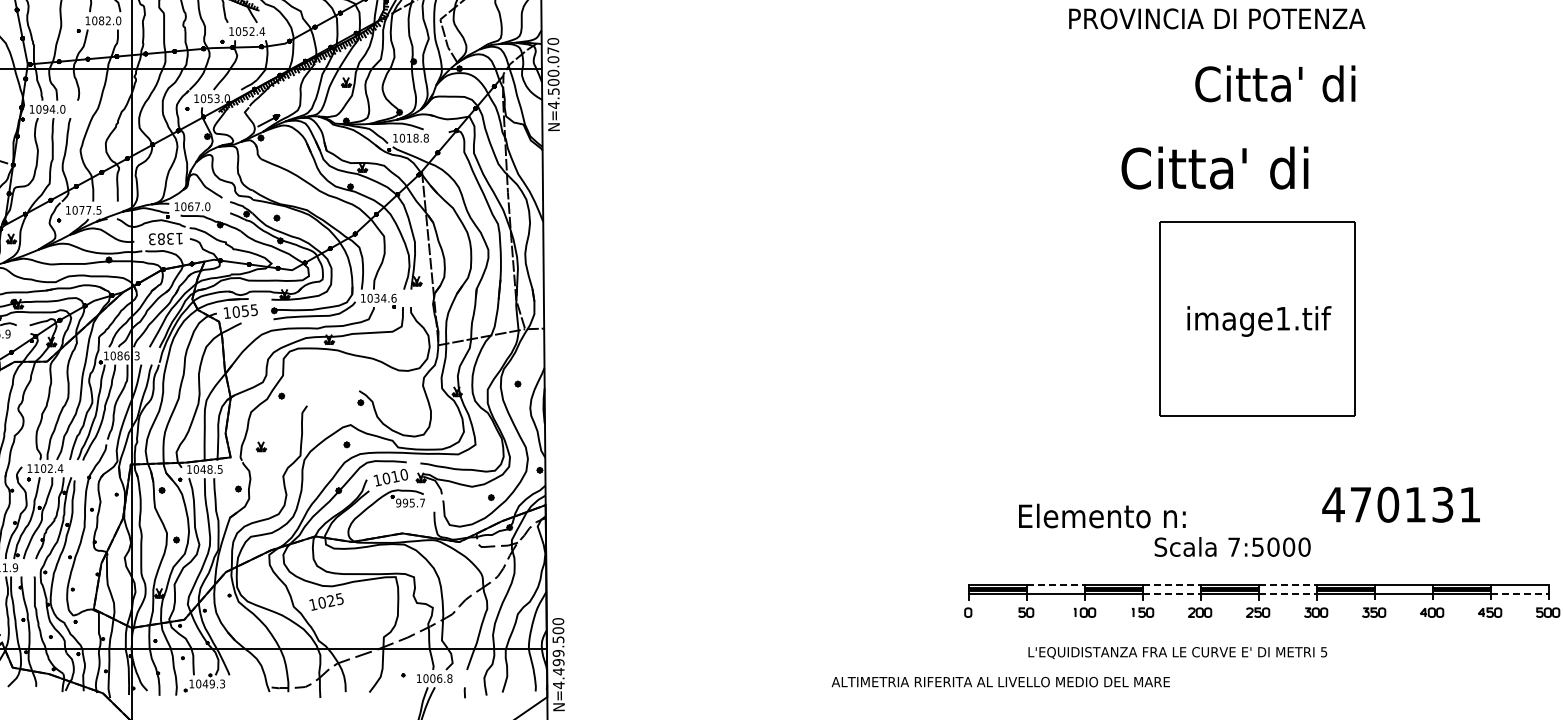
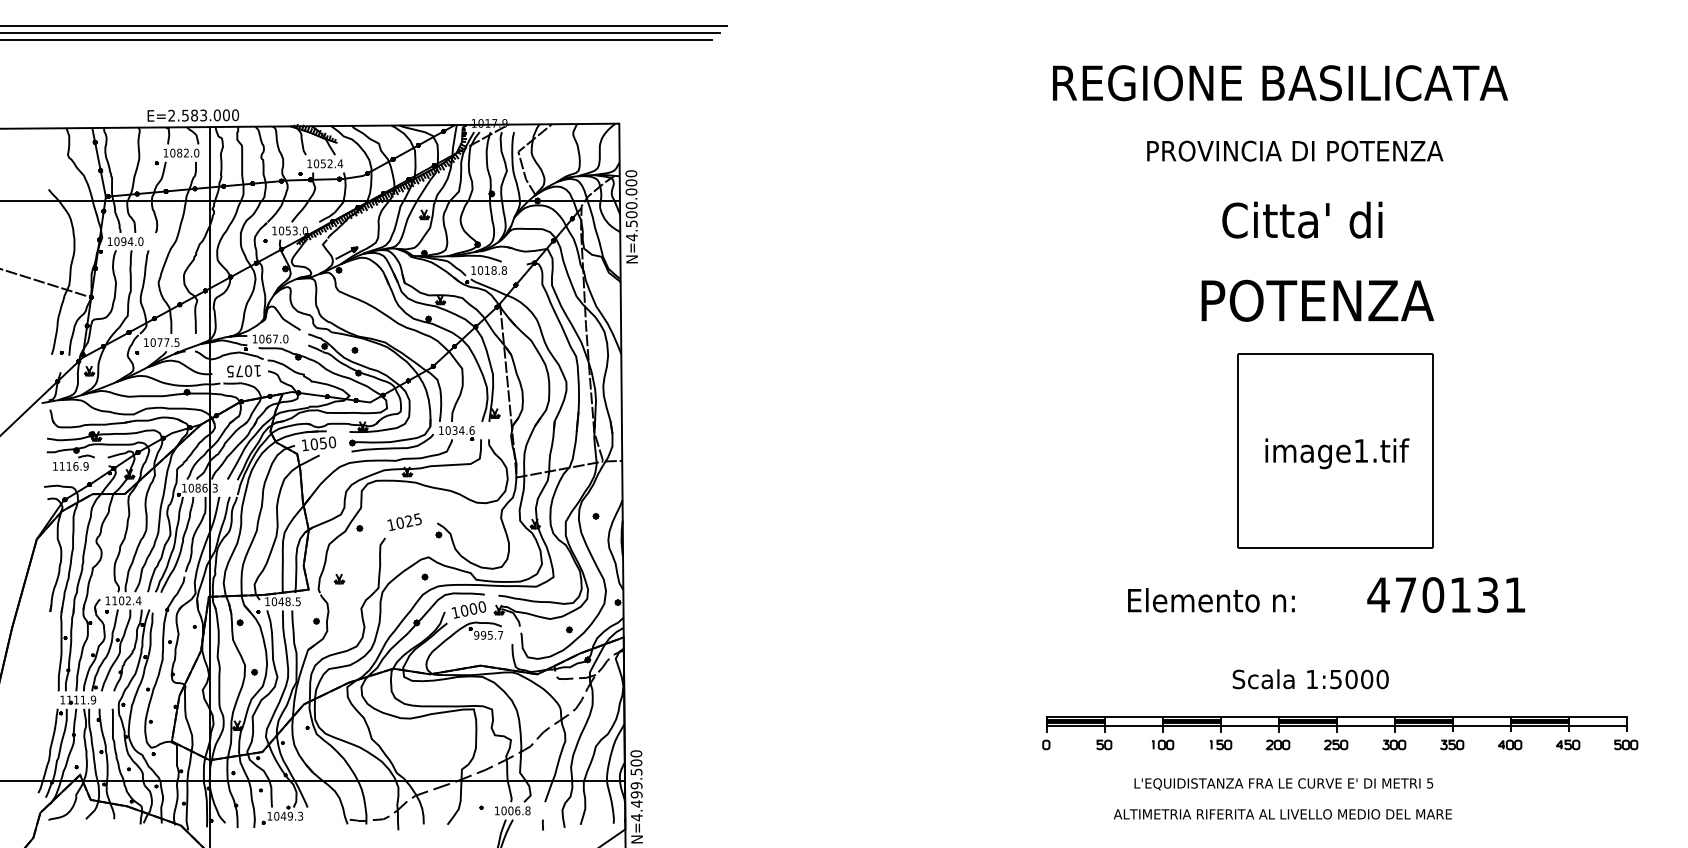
text: (553, 50) -> (631, 182), N=4.500.070 -> N=4.500.000
text: (1275, 83) -> (1302, 219), moved
text: (1238, 167) -> (1316, 299), Citta' di -> POTENZA
text: (161, 239) -> (239, 371), 1383 -> 1075
text: (254, 310) -> (332, 442), 1055 -> 1050
text: (395, 476) -> (473, 608), 1010 -> 1000
text: (1401, 505) -> (1446, 595), moved
text: (1102, 516) -> (1211, 600), moved
text: (1233, 547) -> (1311, 679), 7:5000 -> 1:5000
line: (1056, 585) -> (1134, 717), dashed -> solid
line: (1172, 585) -> (1250, 717), dashed -> solid
line: (1288, 585) -> (1366, 717), dashed -> solid
line: (1172, 594) -> (1250, 726), dashed -> solid
line: (1288, 594) -> (1366, 726), dashed -> solid
line: (1520, 594) -> (1598, 726), dashed -> solid
text: (326, 601) -> (404, 521), moved
text: (1177, 653) -> (1283, 784), moved
text: (1000, 682) -> (1282, 814), moved

